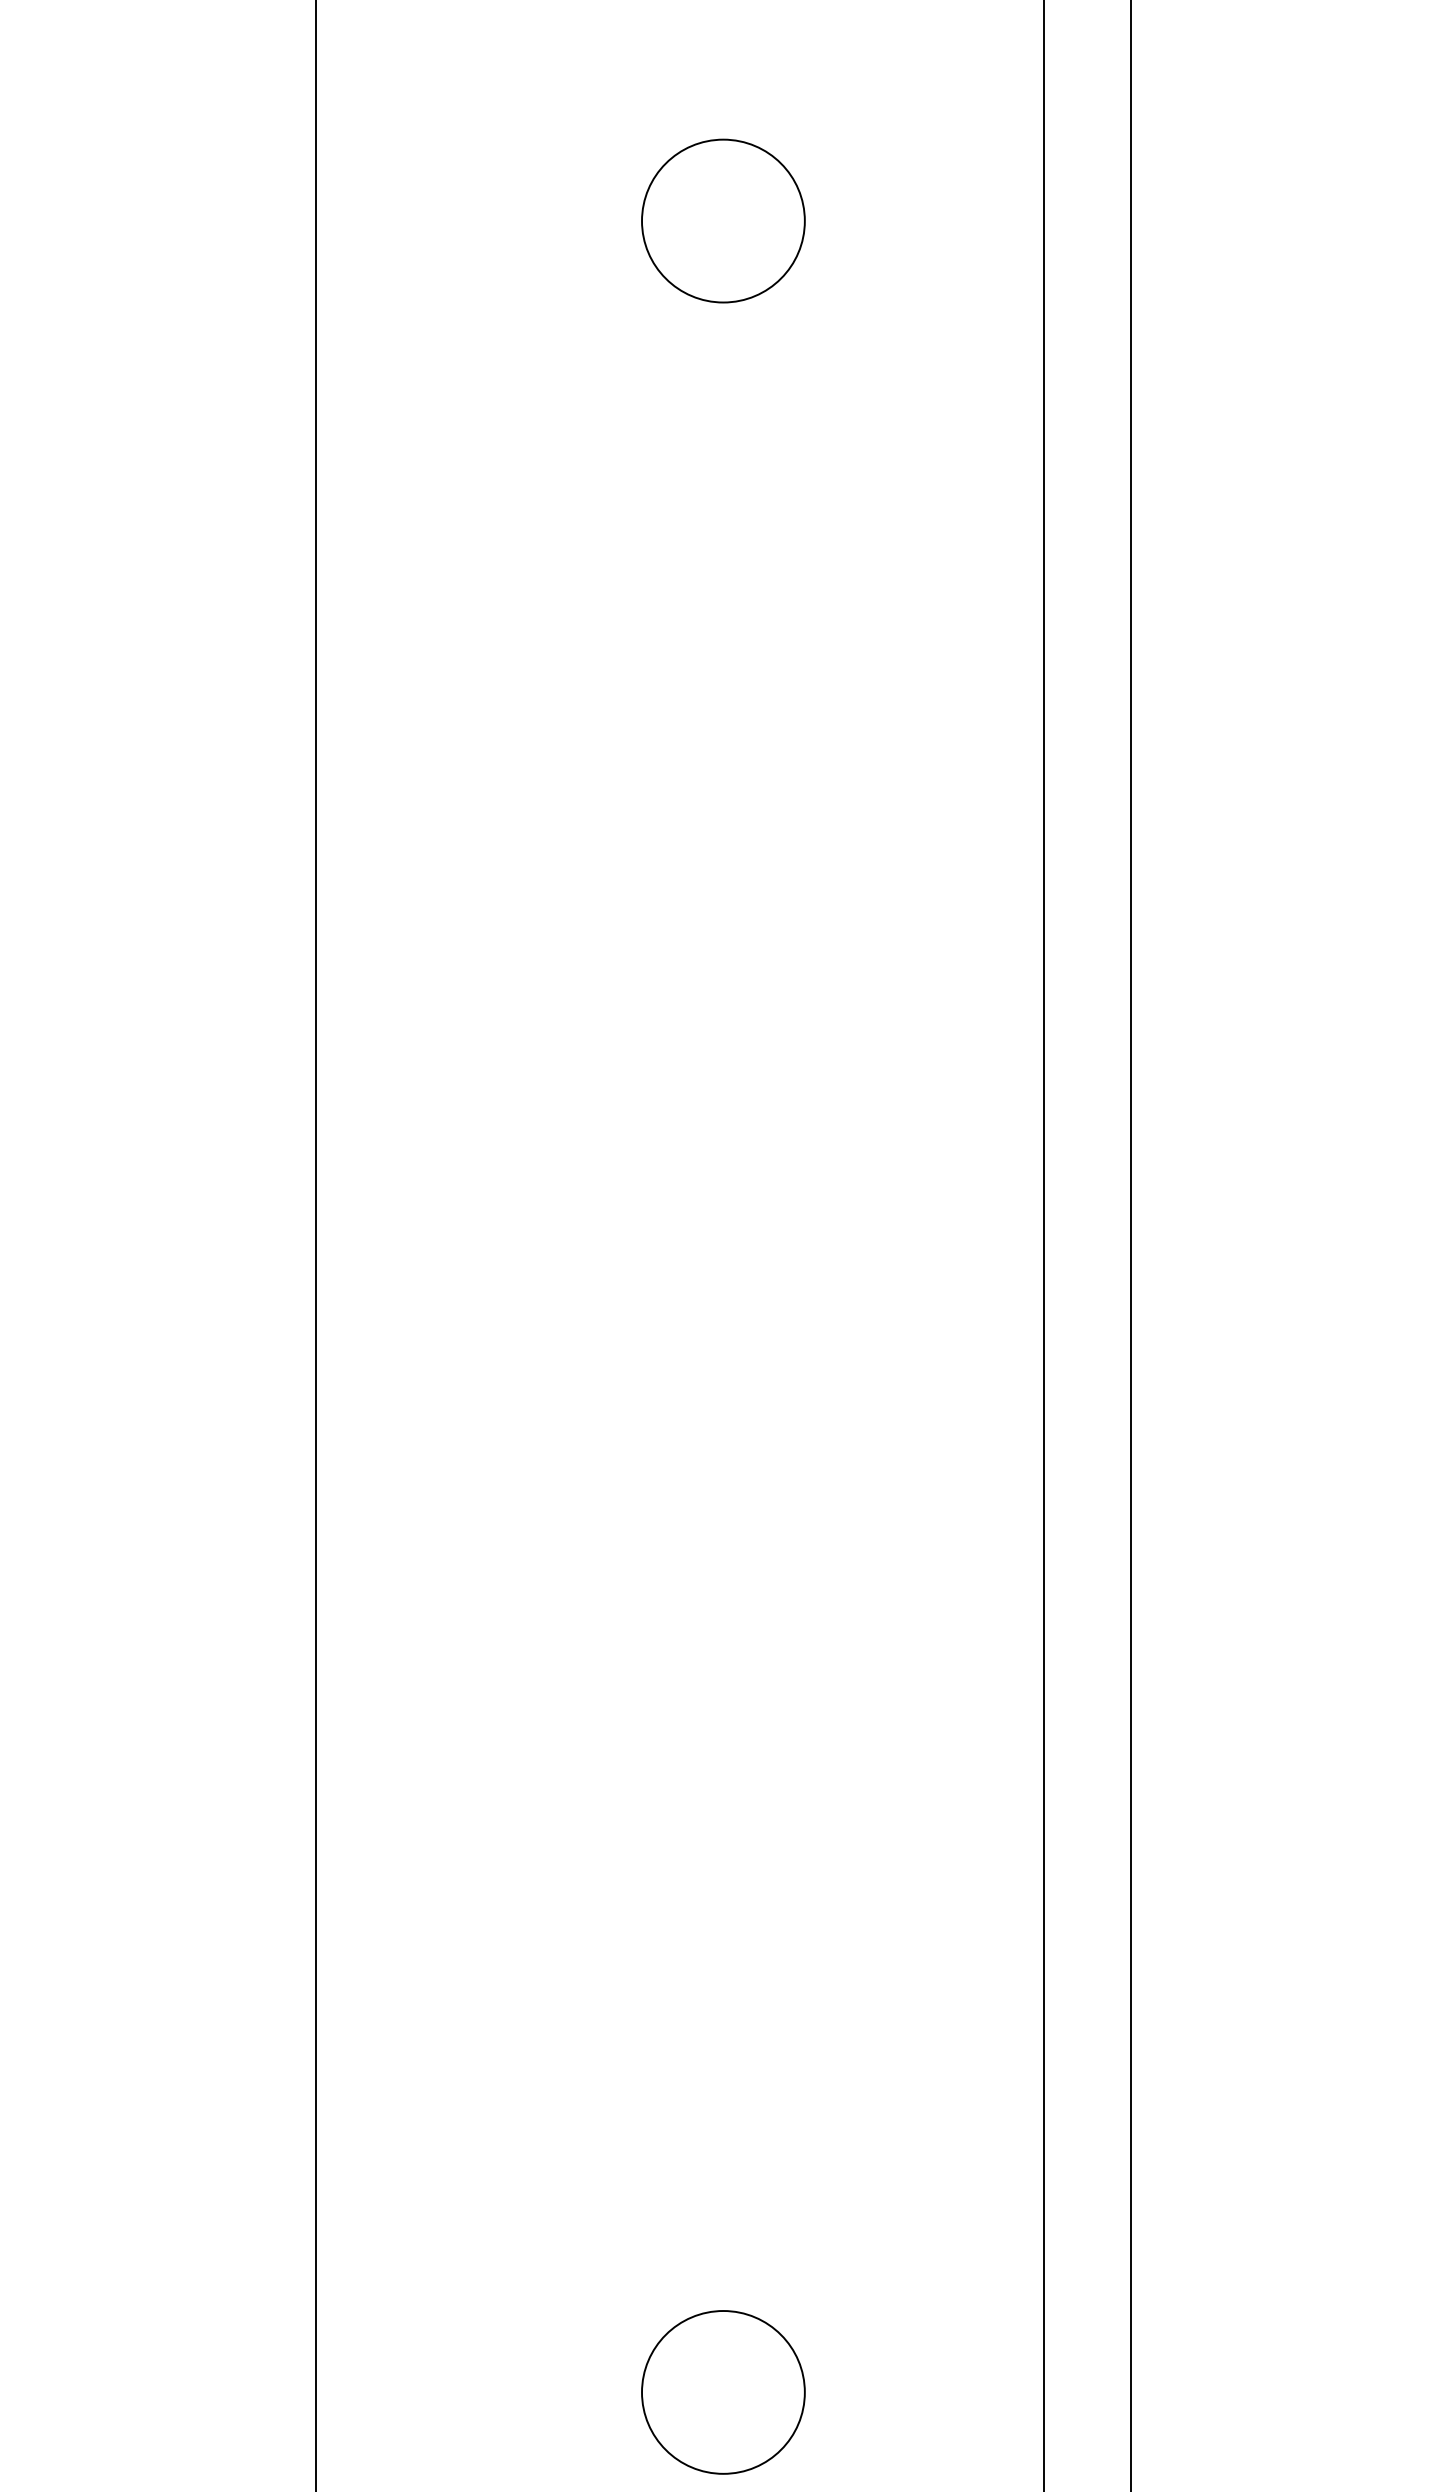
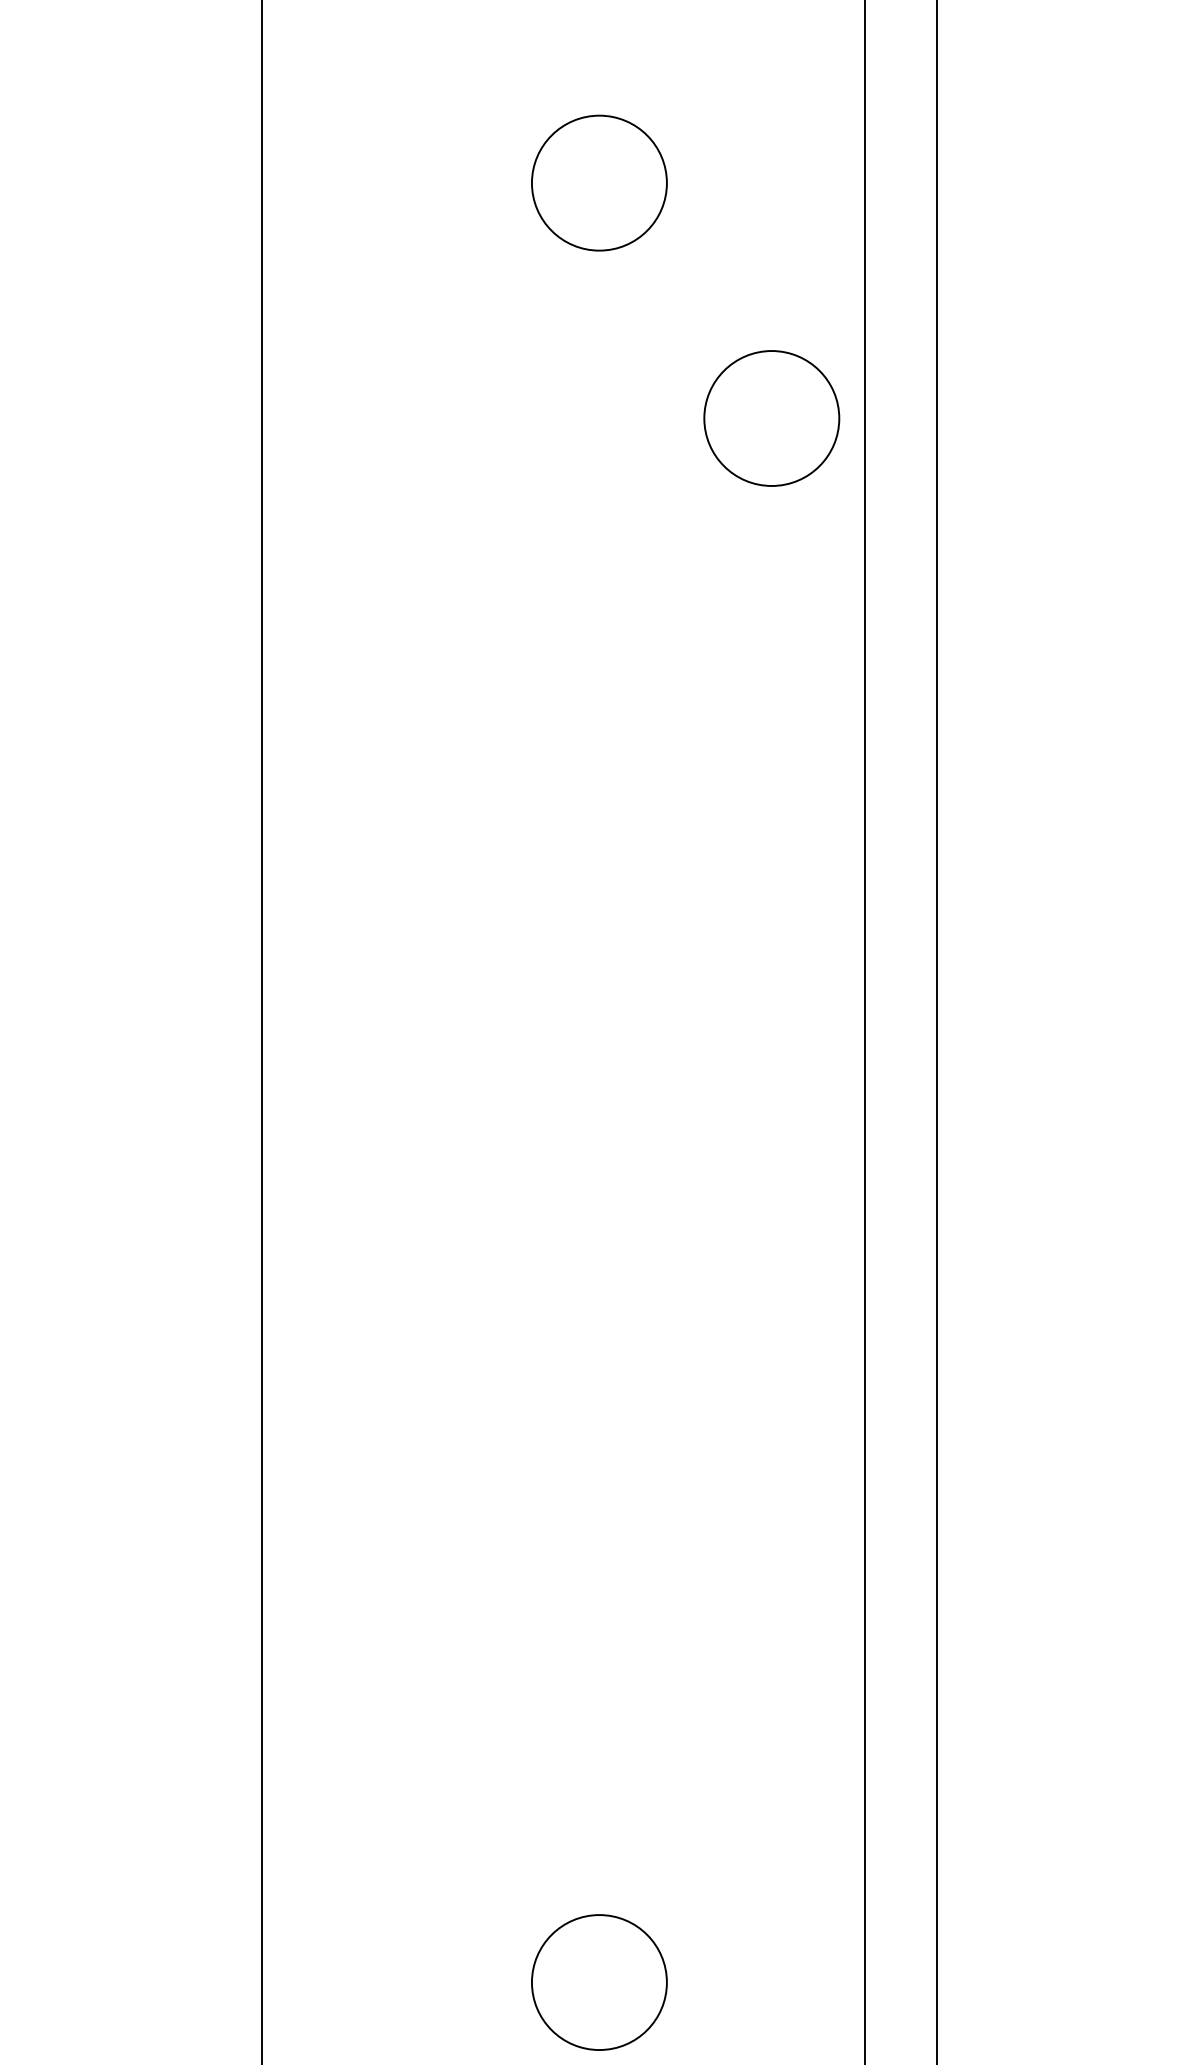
part: (931, 504) -> (771, 418), added

